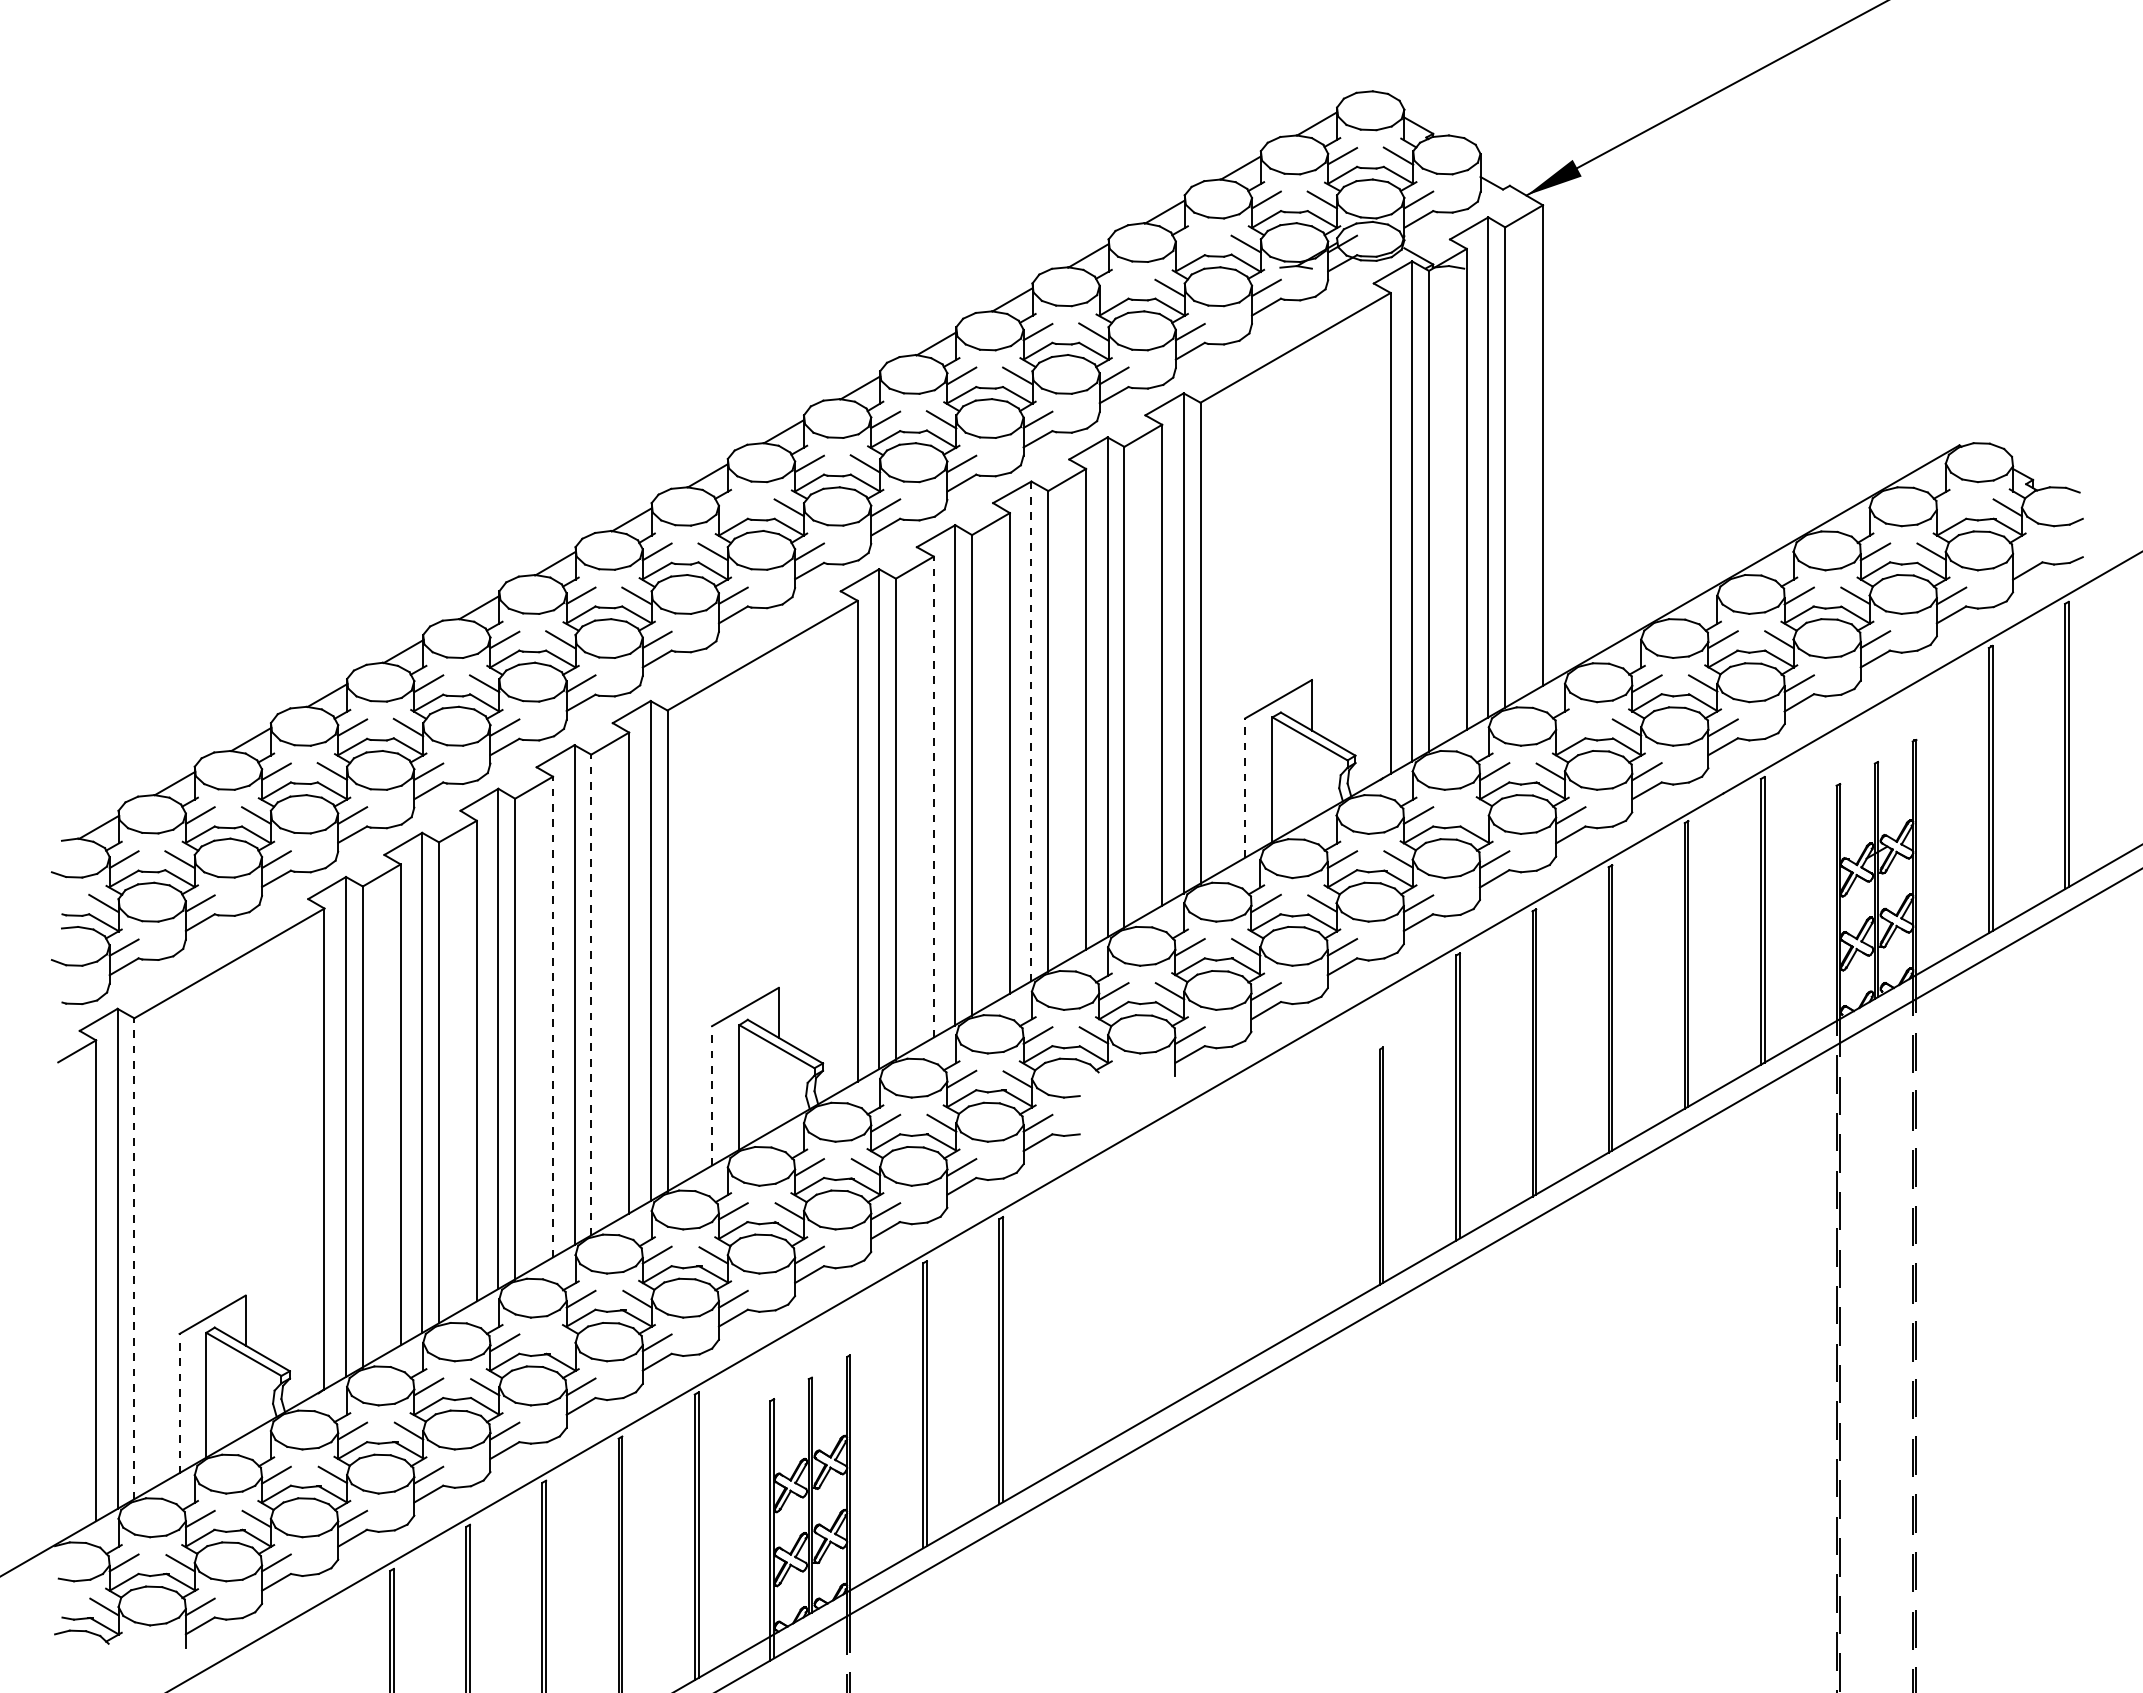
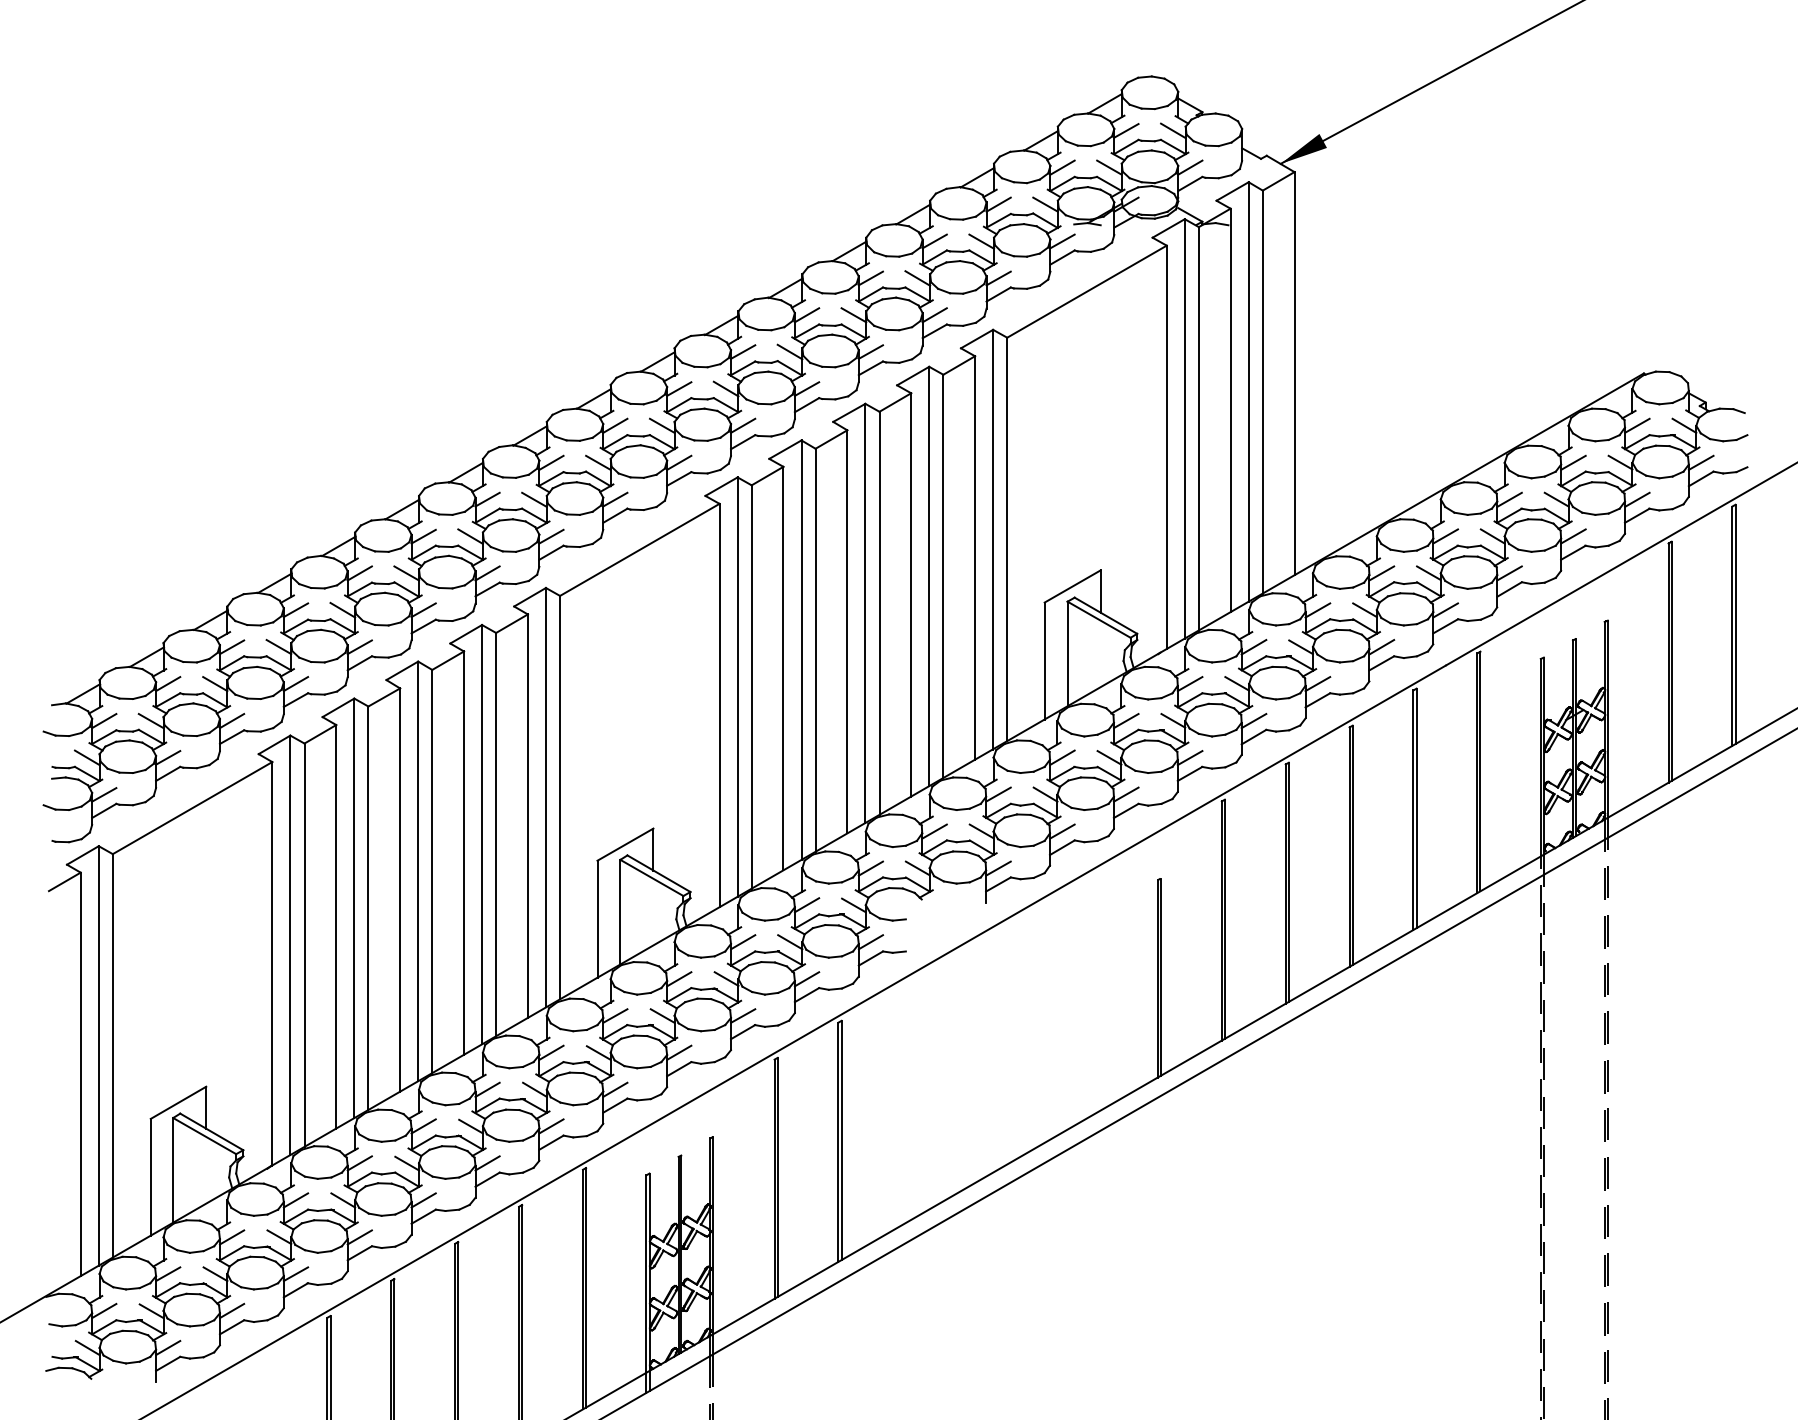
line: (1189, 243) -> (997, 204), added
line: (1113, 287) -> (934, 241), added
line: (732, 507) -> (614, 425), added
line: (1951, 507) -> (1637, 425), added
line: (2027, 551) -> (1700, 462), added
line: (1570, 727) -> (1317, 610), added
line: (1031, 731) -> (865, 613), dashed -> solid
line: (1245, 788) -> (1044, 661), dashed -> solid
line: (933, 797) -> (783, 668), dashed -> solid
line: (1474, 815) -> (1237, 683), added
line: (591, 995) -> (496, 834), dashed -> solid
line: (552, 1017) -> (463, 853), dashed -> solid
line: (712, 1096) -> (597, 919), dashed -> solid
line: (134, 1258) -> (112, 1055), dashed -> solid
line: (561, 1343) -> (471, 1126), added
line: (179, 1403) -> (150, 1177), dashed -> solid

